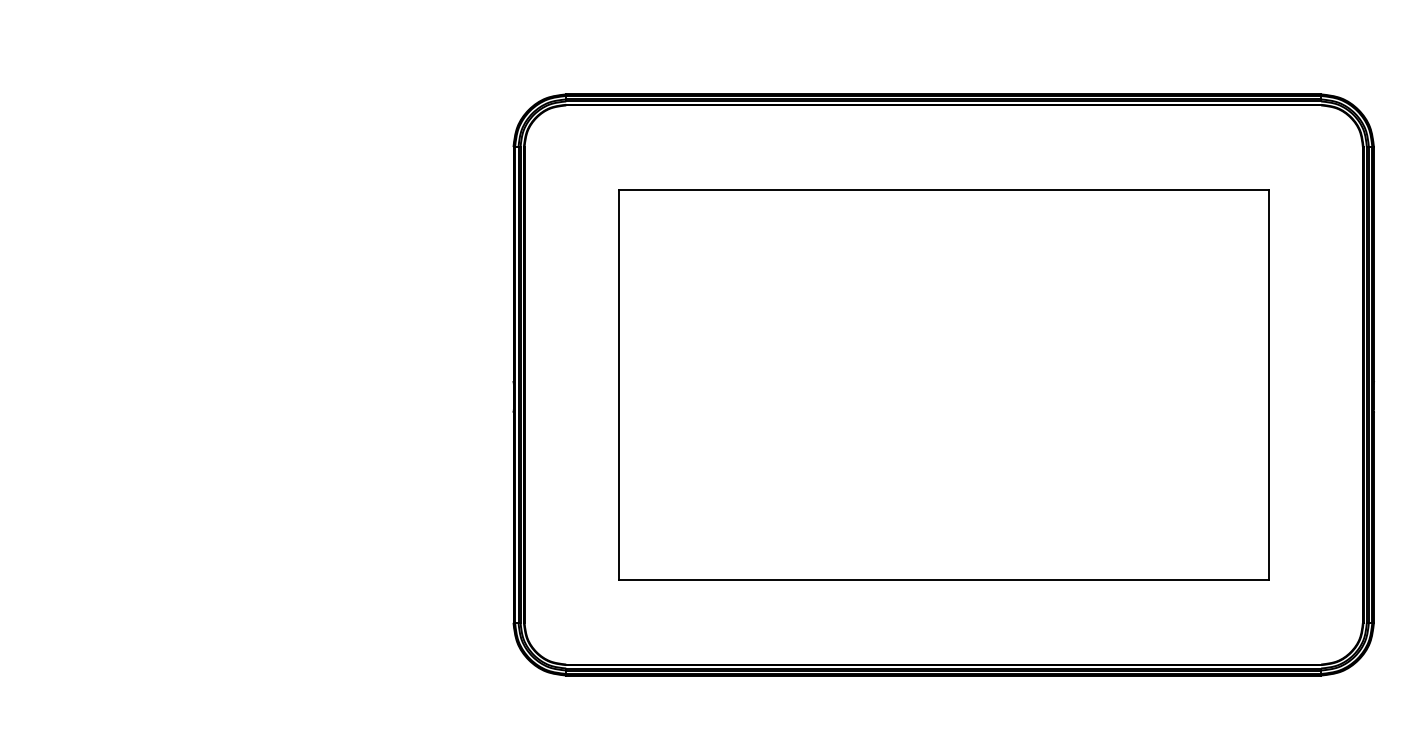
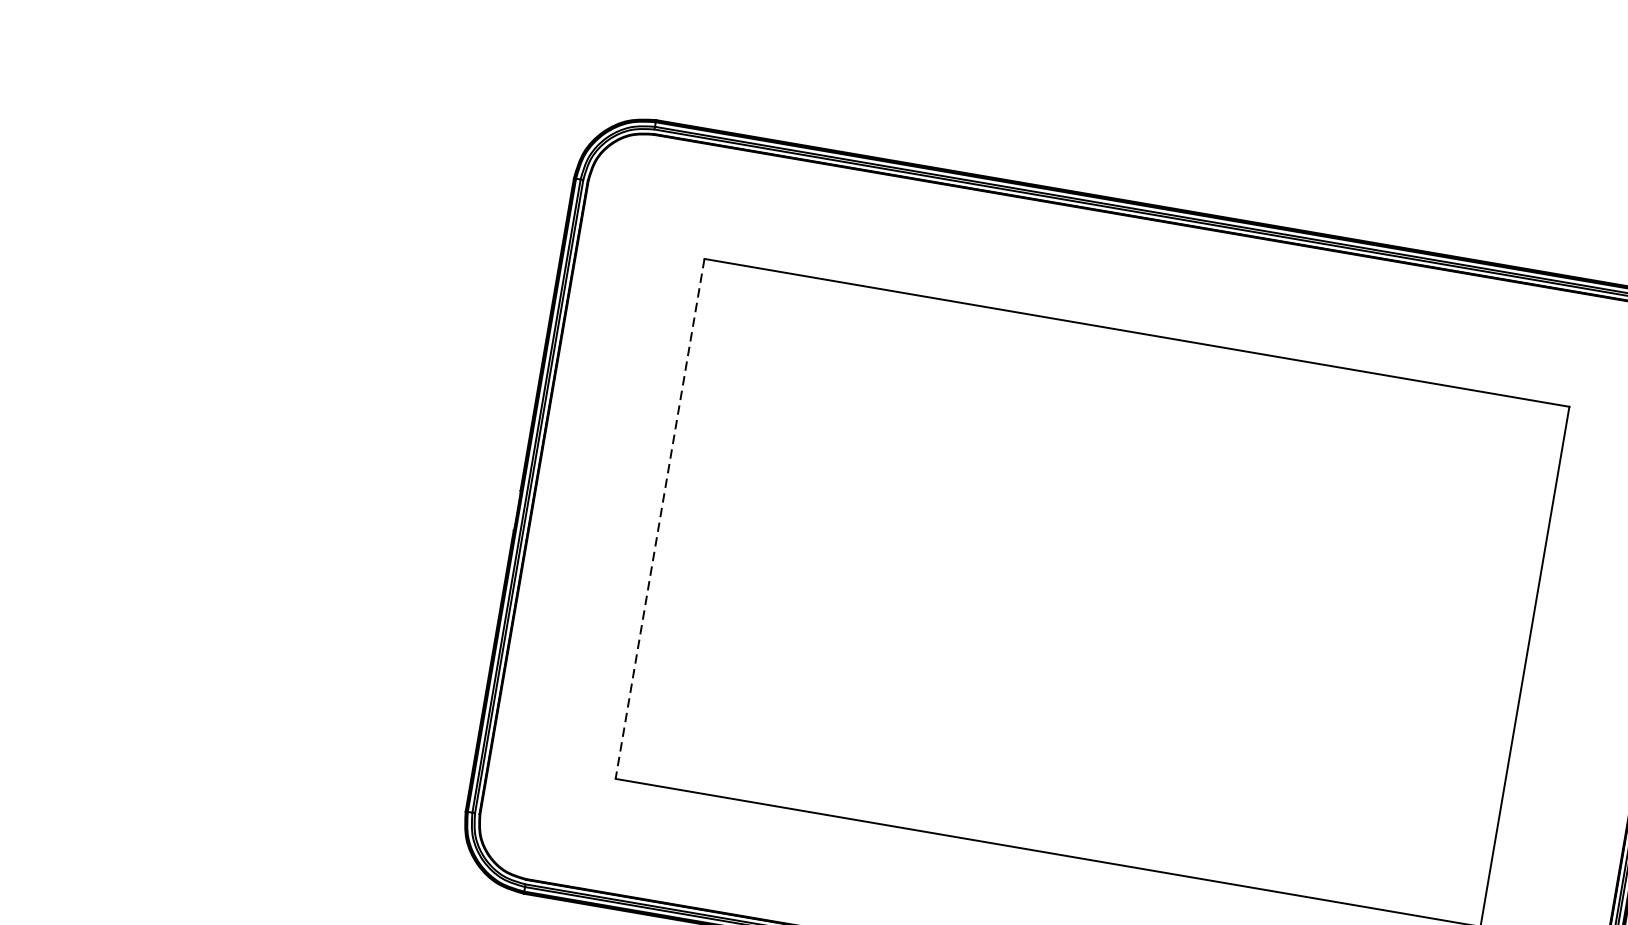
line: (618, 385) -> (659, 519), solid -> dashed

